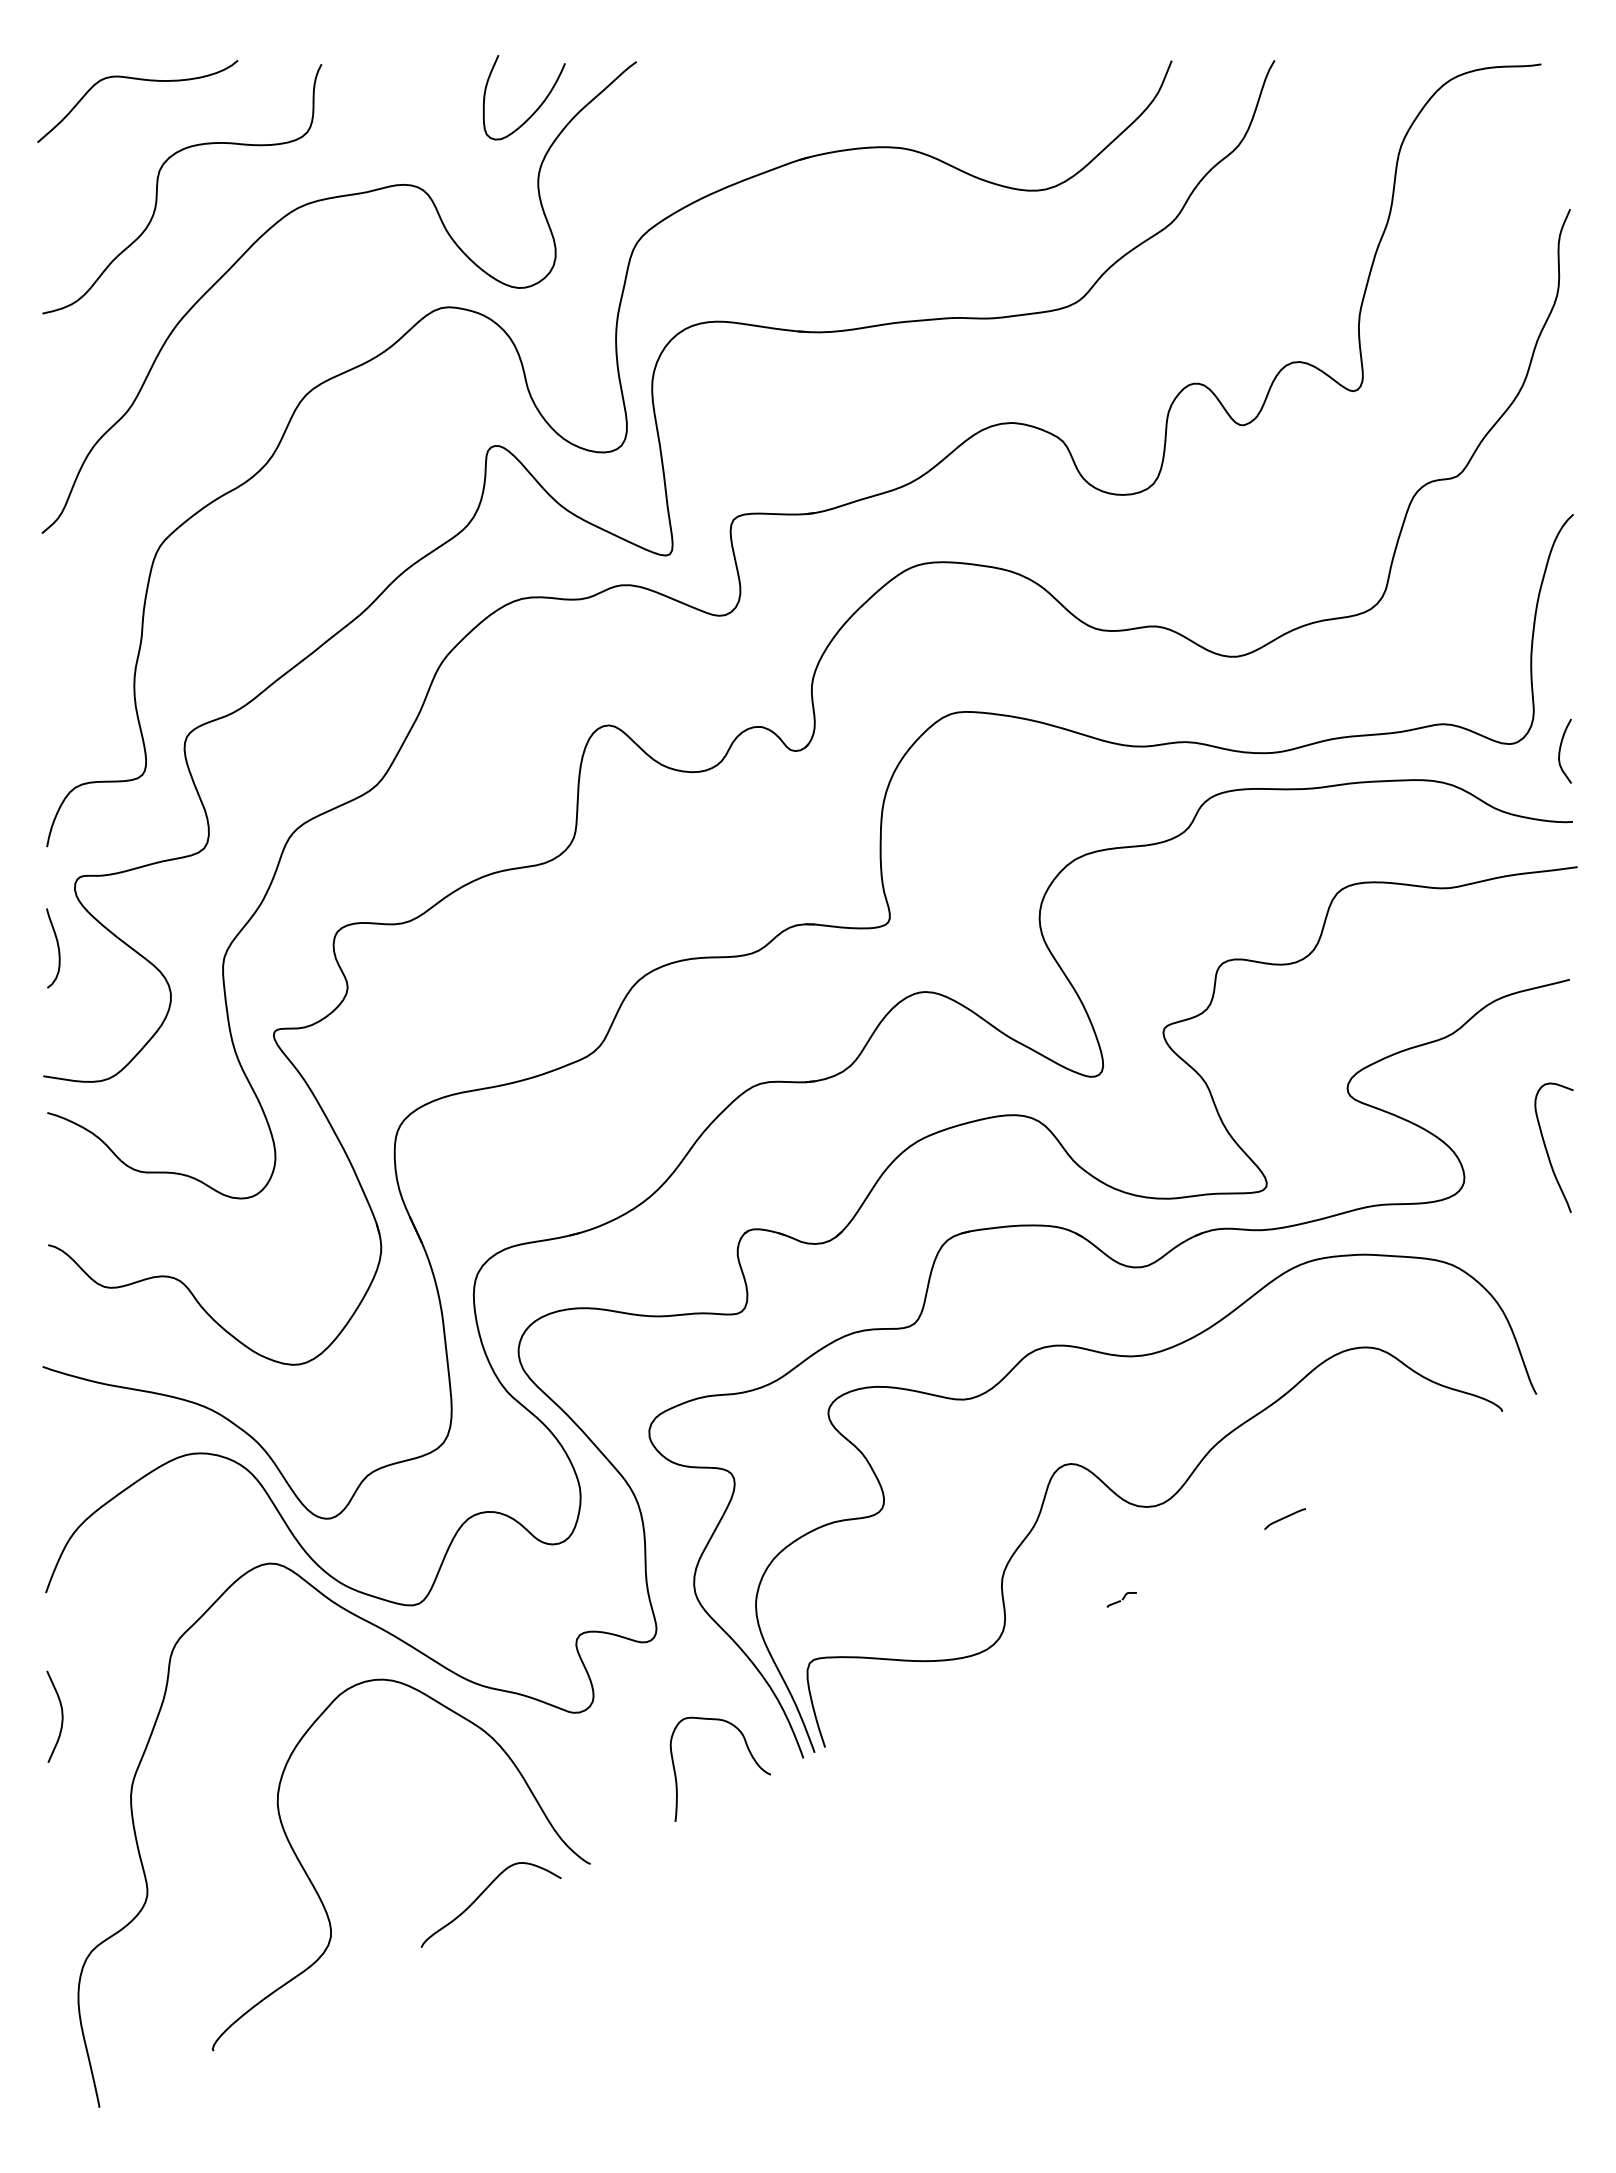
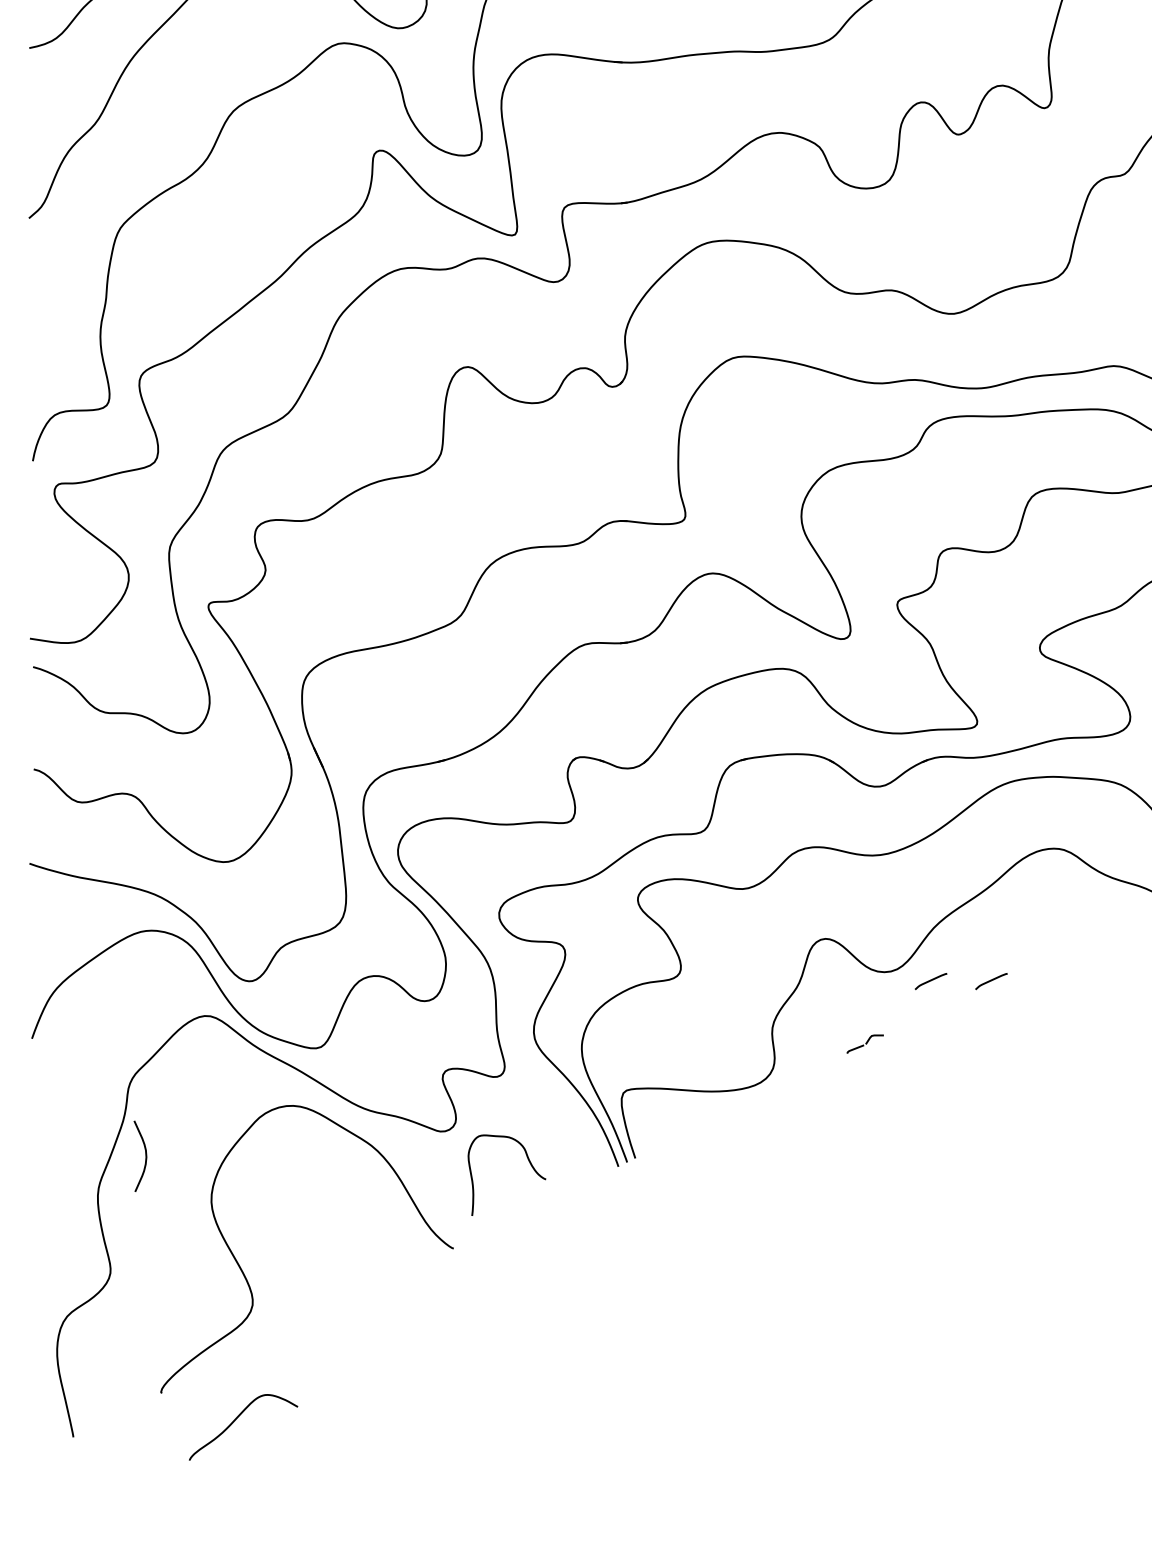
curve: (57, 948) -> (40, 539), removed
curve: (1206, 1518) -> (930, 981), added
part: (1121, 1599) -> (864, 1043), size x1.6
curve: (61, 1716) -> (145, 1156), moved
curve: (749, 1753) -> (529, 1163), moved
curve: (481, 1895) -> (236, 1420), moved

